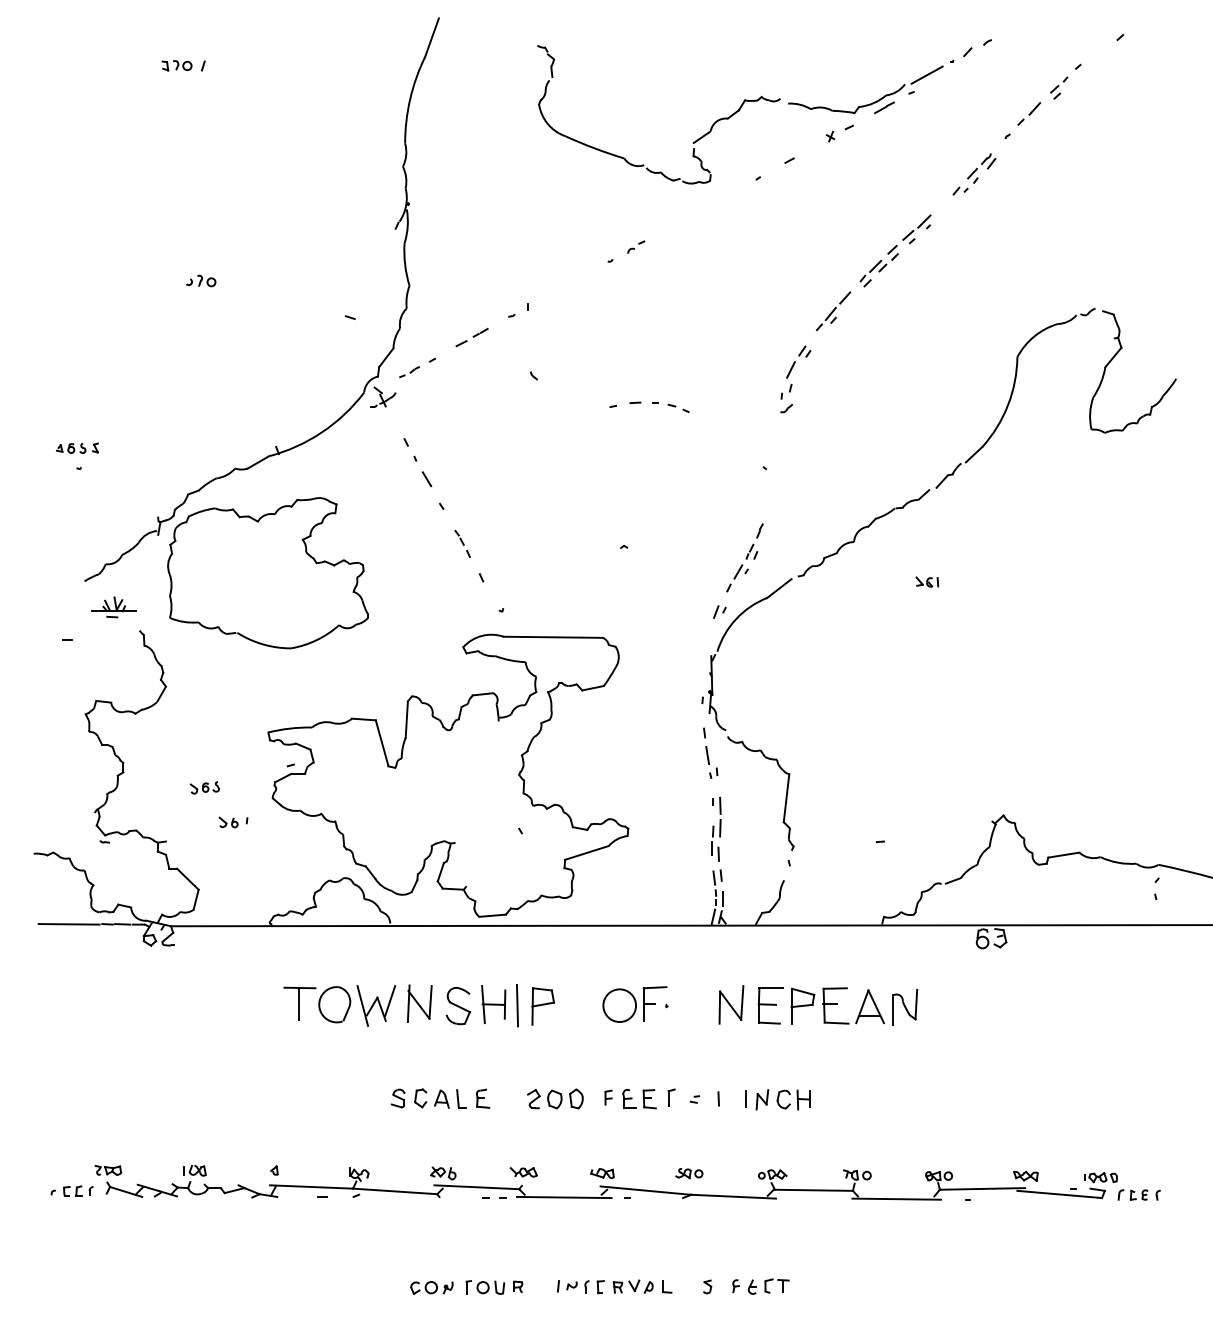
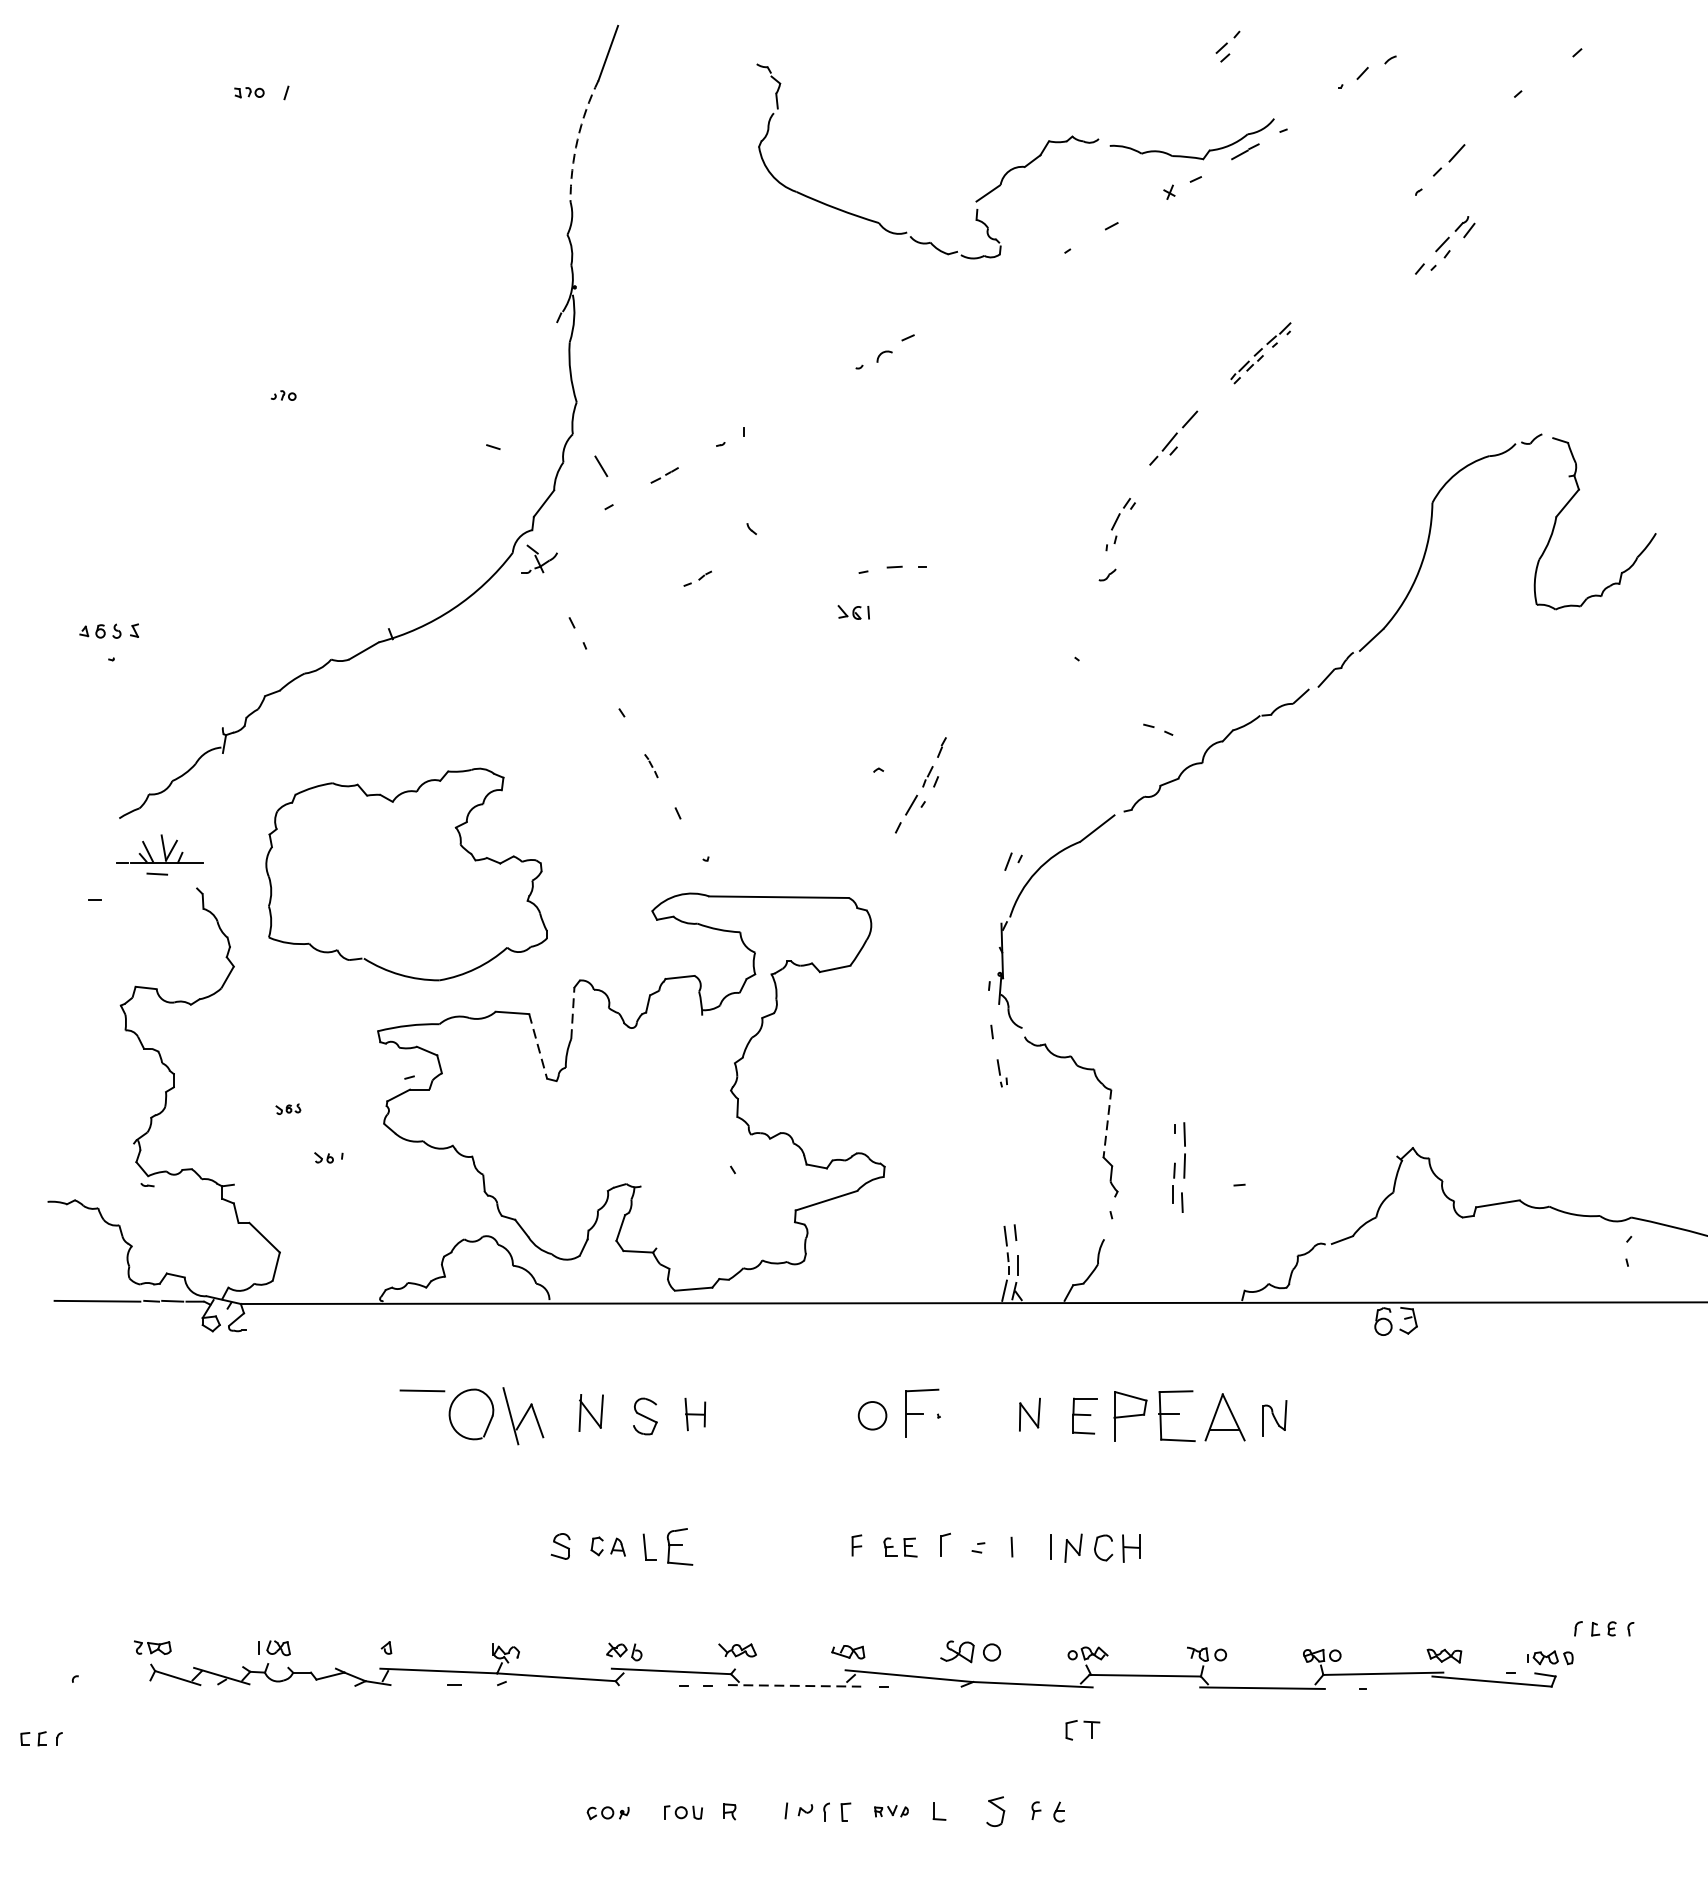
part: (176, 65) -> (248, 92), size x0.7
line: (926, 74) -> (1304, 104), removed
part: (1059, 87) -> (1228, 45), moved
arc: (410, 99) -> (578, 140), solid -> dashed
part: (974, 174) -> (1445, 245), moved
part: (636, 246) -> (896, 347), size x1.6
part: (895, 250) -> (1260, 352), size x0.6
part: (201, 280) -> (283, 394), size x0.6
part: (471, 337) -> (663, 475), size x0.6
part: (409, 372) -> (697, 579), moved
part: (795, 372) -> (1120, 524), size x0.7
part: (678, 407) -> (1158, 728), moved
line: (426, 479) -> (600, 466), moved
part: (462, 544) -> (651, 766), size x0.6
part: (744, 557) -> (920, 784), moved
part: (267, 573) -> (406, 874), moved
part: (927, 581) -> (854, 611), moved
part: (113, 607) -> (159, 855), size x1.4
line: (406, 719) -> (572, 1012), solid -> dashed
line: (382, 743) -> (538, 1046), solid -> dashed
part: (711, 762) -> (1001, 1073), size x0.6
part: (204, 787) -> (288, 1108), size x0.6
line: (786, 798) -> (1107, 1124), solid -> dashed
part: (233, 822) -> (328, 1157), size x0.7
part: (716, 828) -> (1179, 1166), moved
line: (390, 1000) -> (549, 1408), removed
line: (299, 1003) -> (421, 1412), removed
part: (419, 1003) -> (590, 1412), size x0.7
part: (493, 1004) -> (694, 1414), size x0.6
part: (731, 1004) -> (1029, 1414), size x0.6
line: (517, 1005) -> (728, 1415), removed
circle: (619, 1005) -> (872, 1415), size x0.6
part: (770, 1005) -> (1084, 1415), size x0.7
part: (457, 1006) -> (644, 1416), size x0.7
part: (542, 1006) -> (763, 1416), removed
part: (905, 1007) -> (1274, 1418), size x0.7
part: (431, 1098) -> (607, 1546), size x0.7
part: (483, 1098) -> (680, 1546), size x1.4
part: (555, 1098) -> (782, 1546), removed
part: (639, 1099) -> (900, 1547), size x0.7
part: (689, 1173) -> (970, 1652), size x1.6
part: (78, 1190) -> (41, 1737), moved
part: (1138, 1194) -> (1602, 1628), moved
line: (564, 1197) -> (794, 1685), solid -> dashed
part: (776, 1285) -> (1082, 1729), moved
part: (632, 1286) -> (890, 1811), size x0.6
part: (707, 1286) -> (996, 1811), size x1.6
part: (431, 1287) -> (607, 1812), size x0.7
part: (485, 1287) -> (683, 1812), size x0.7

